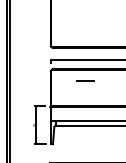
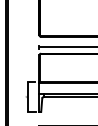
line: (85, 80) -> (66, 62), removed

